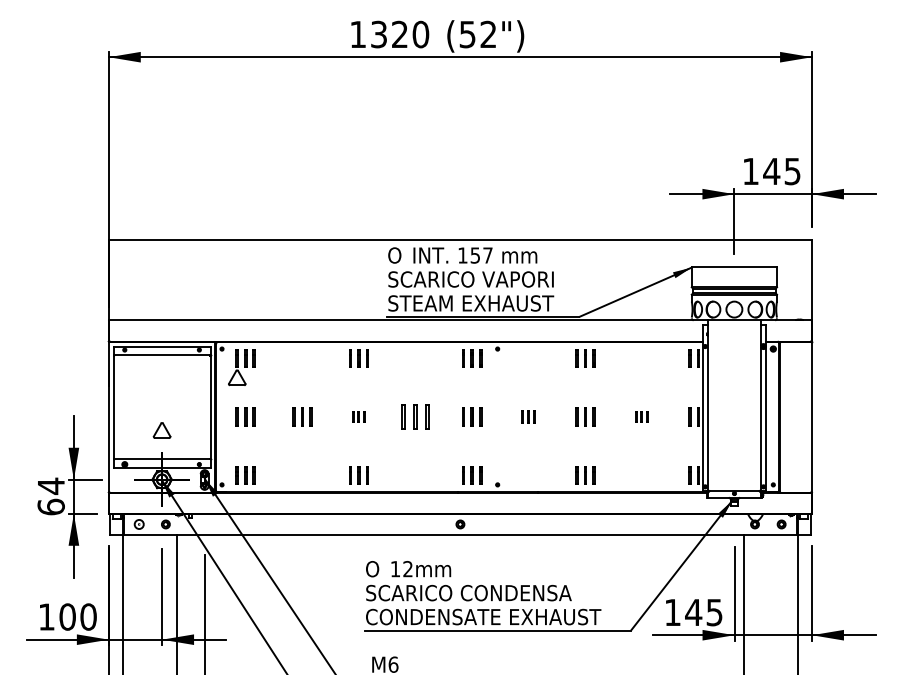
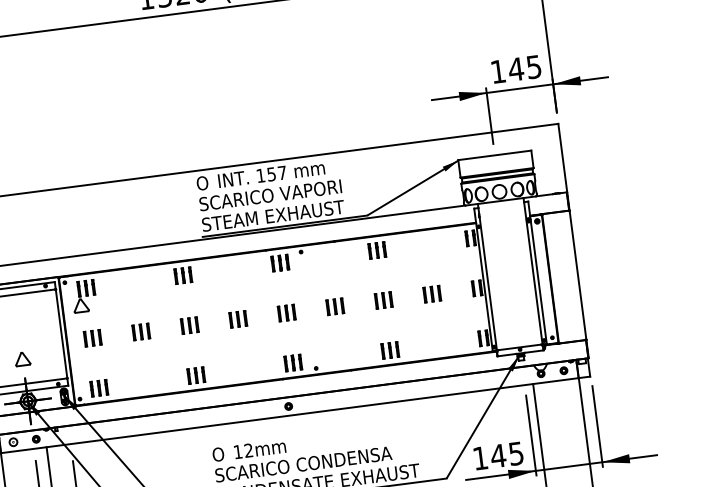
part: (358, 416) -> (189, 325), size x1.67
part: (415, 416) -> (238, 318), size x0.71
part: (528, 416) -> (335, 306), size x1.43
part: (641, 416) -> (431, 293), size x1.67

